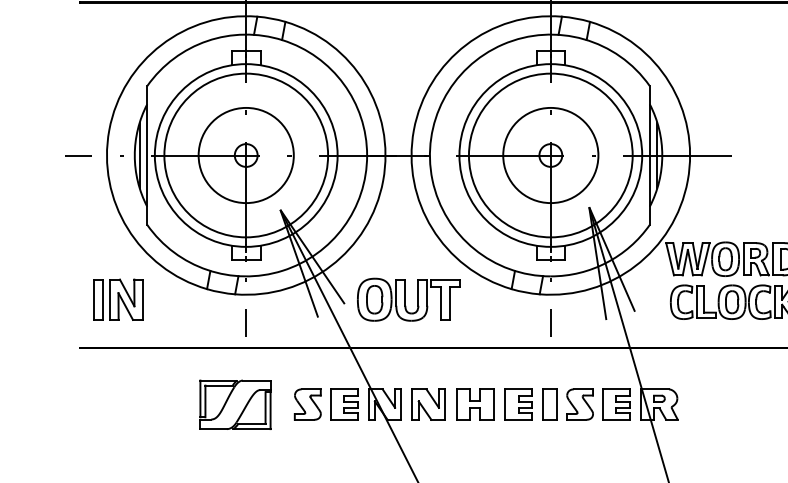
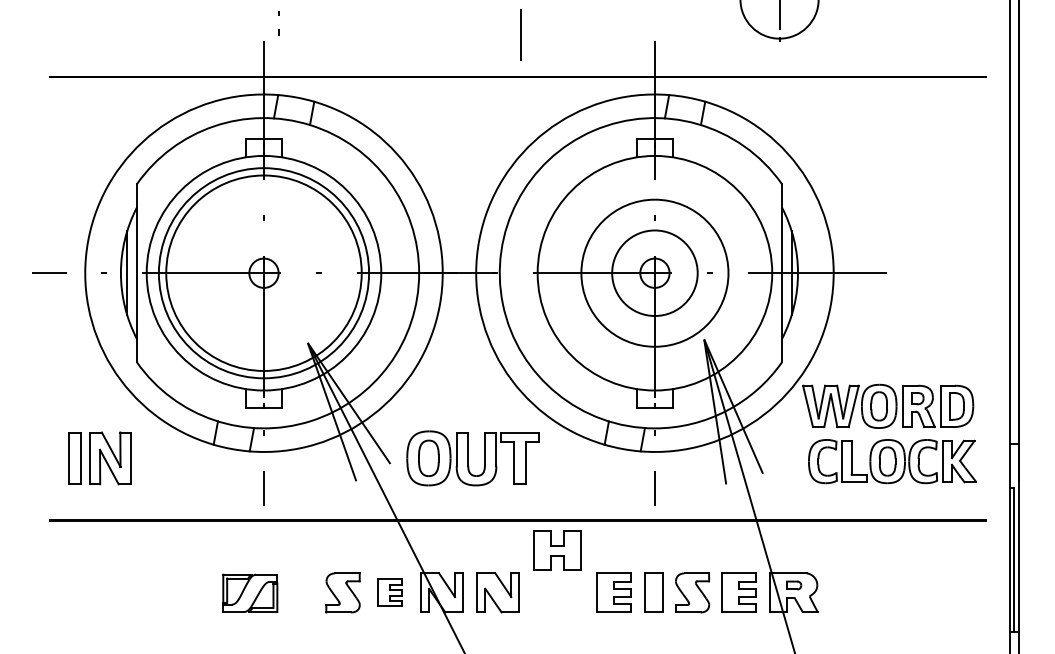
circle: (245, 155) -> (263, 273), size x1.6
circle: (550, 155) -> (654, 273), size x0.7
circle: (550, 155) -> (654, 273), size x0.7
part: (344, 404) -> (389, 592), size x0.7
part: (474, 404) -> (557, 550), moved
part: (235, 405) -> (250, 593), size x0.6

